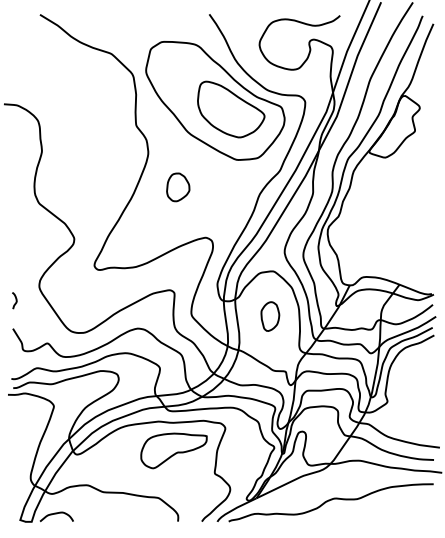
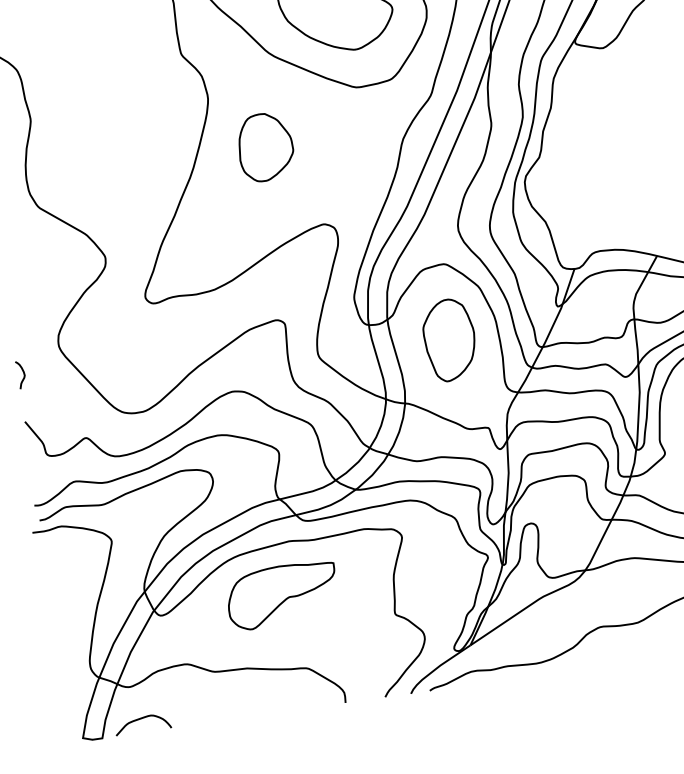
part: (178, 187) -> (266, 147), size x1.43
part: (270, 316) -> (450, 339), size x1.67
part: (173, 450) -> (281, 594), moved

